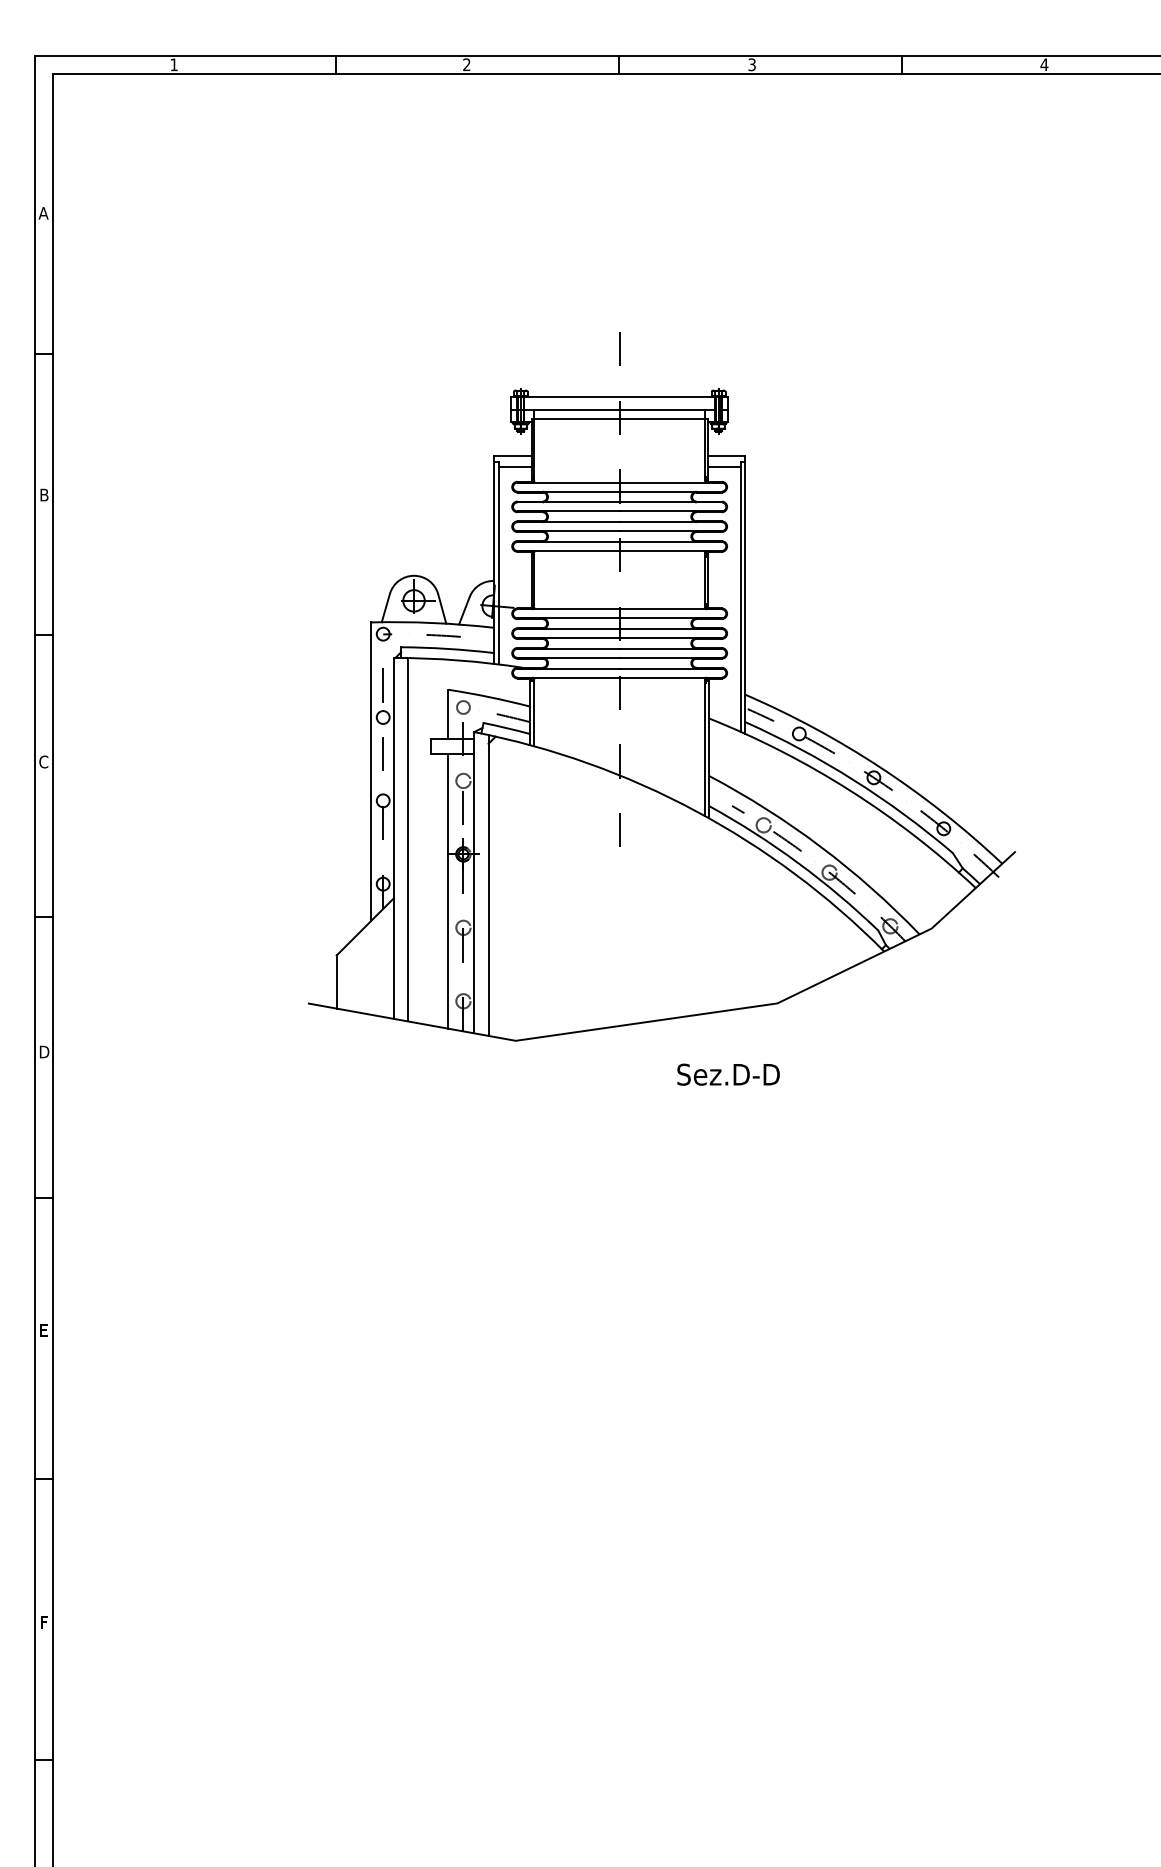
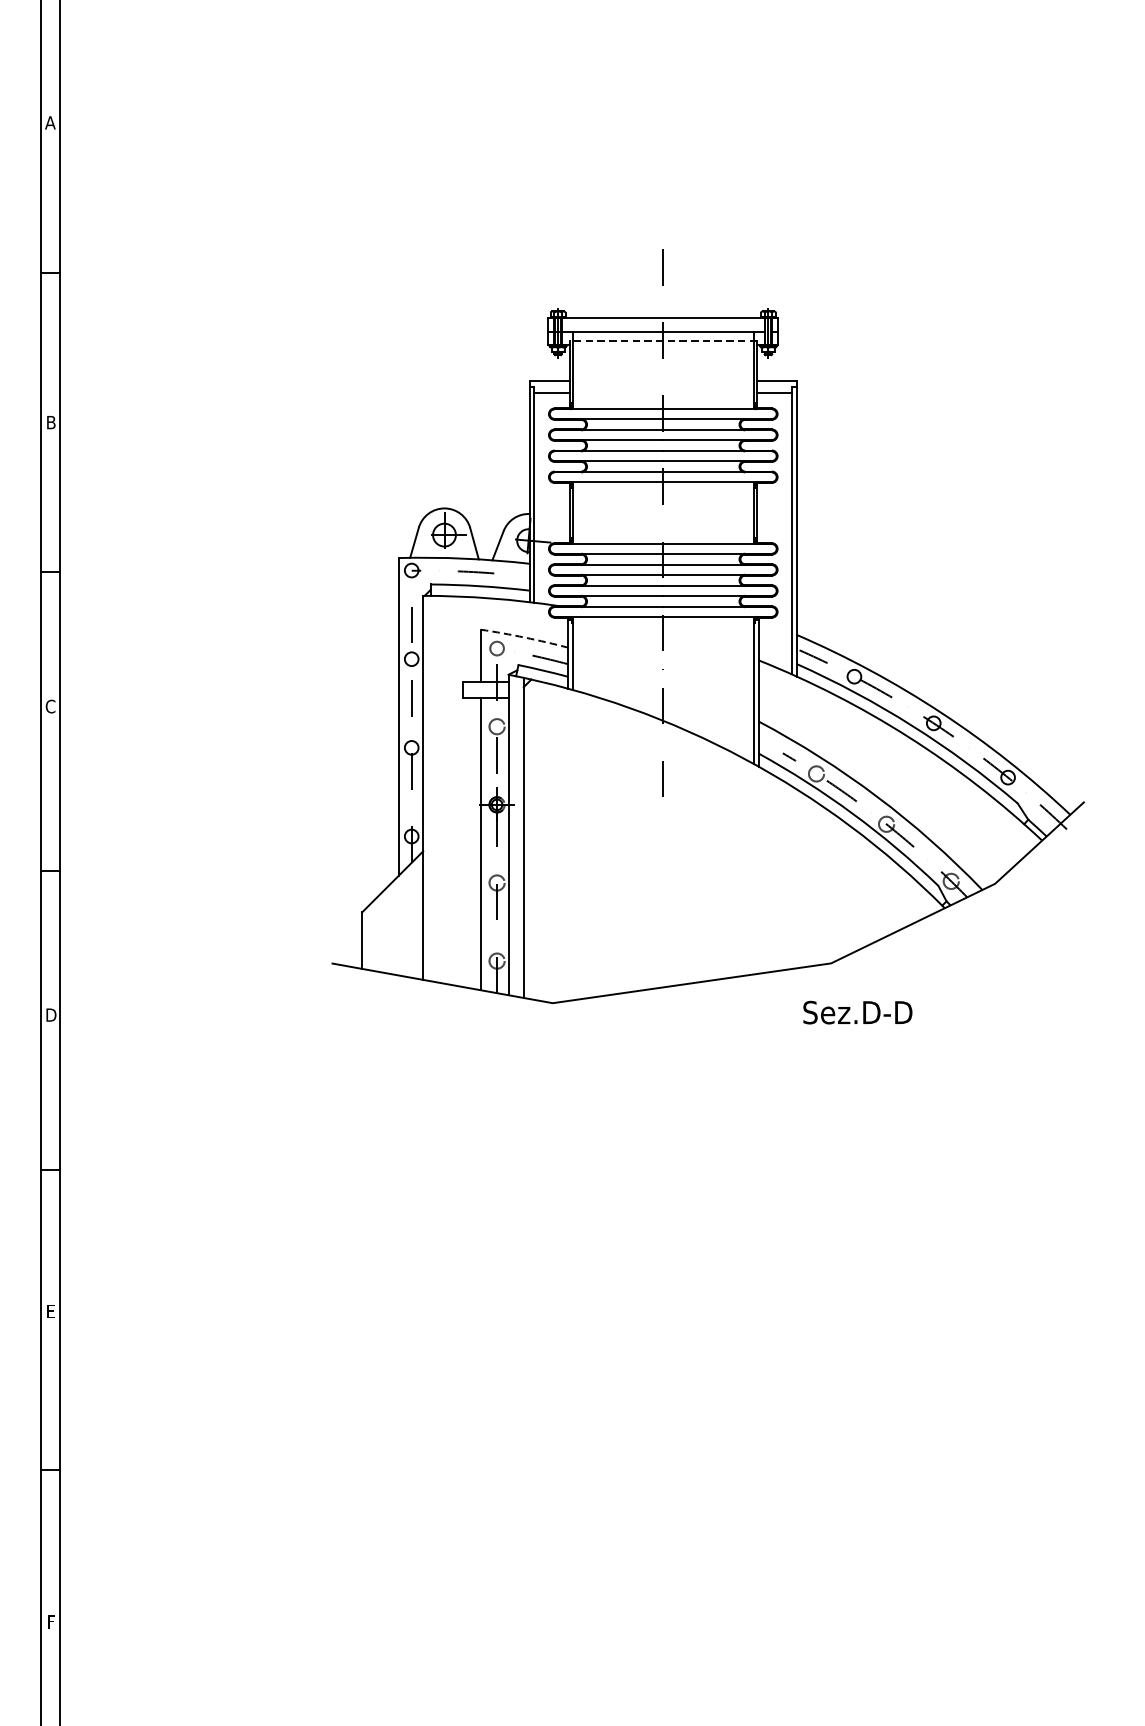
line: (619, 418) -> (663, 341), solid -> dashed
arc: (489, 697) -> (524, 637), solid -> dashed
line: (408, 839) -> (438, 789), removed
text: (728, 1074) -> (857, 1012), moved

